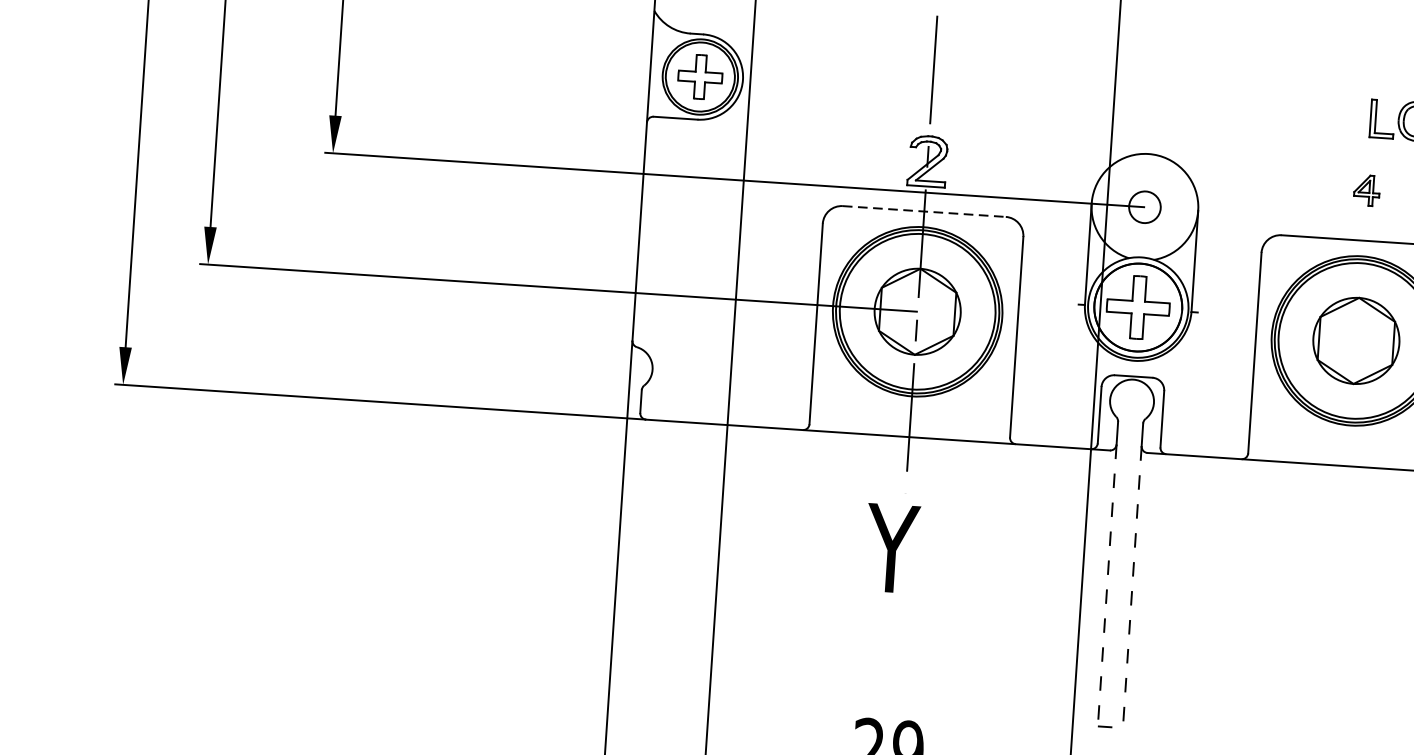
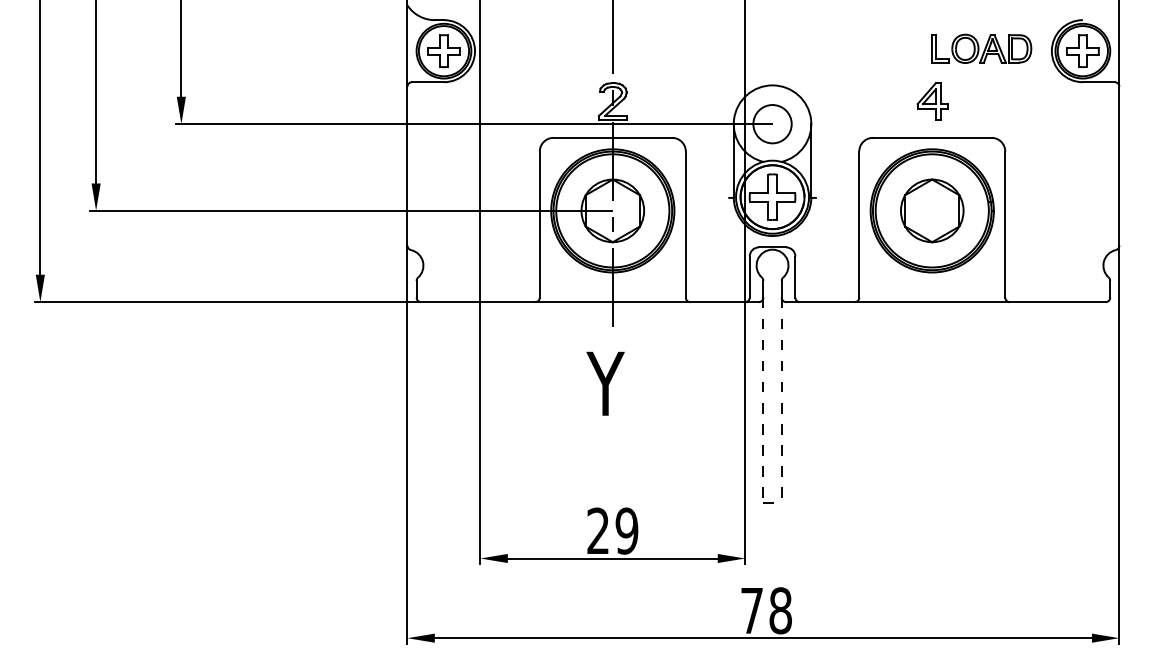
part: (1366, 190) -> (932, 101), size x1.67
circle: (1144, 207) -> (772, 124), size x1.67
line: (925, 211) -> (613, 137), dashed -> solid

